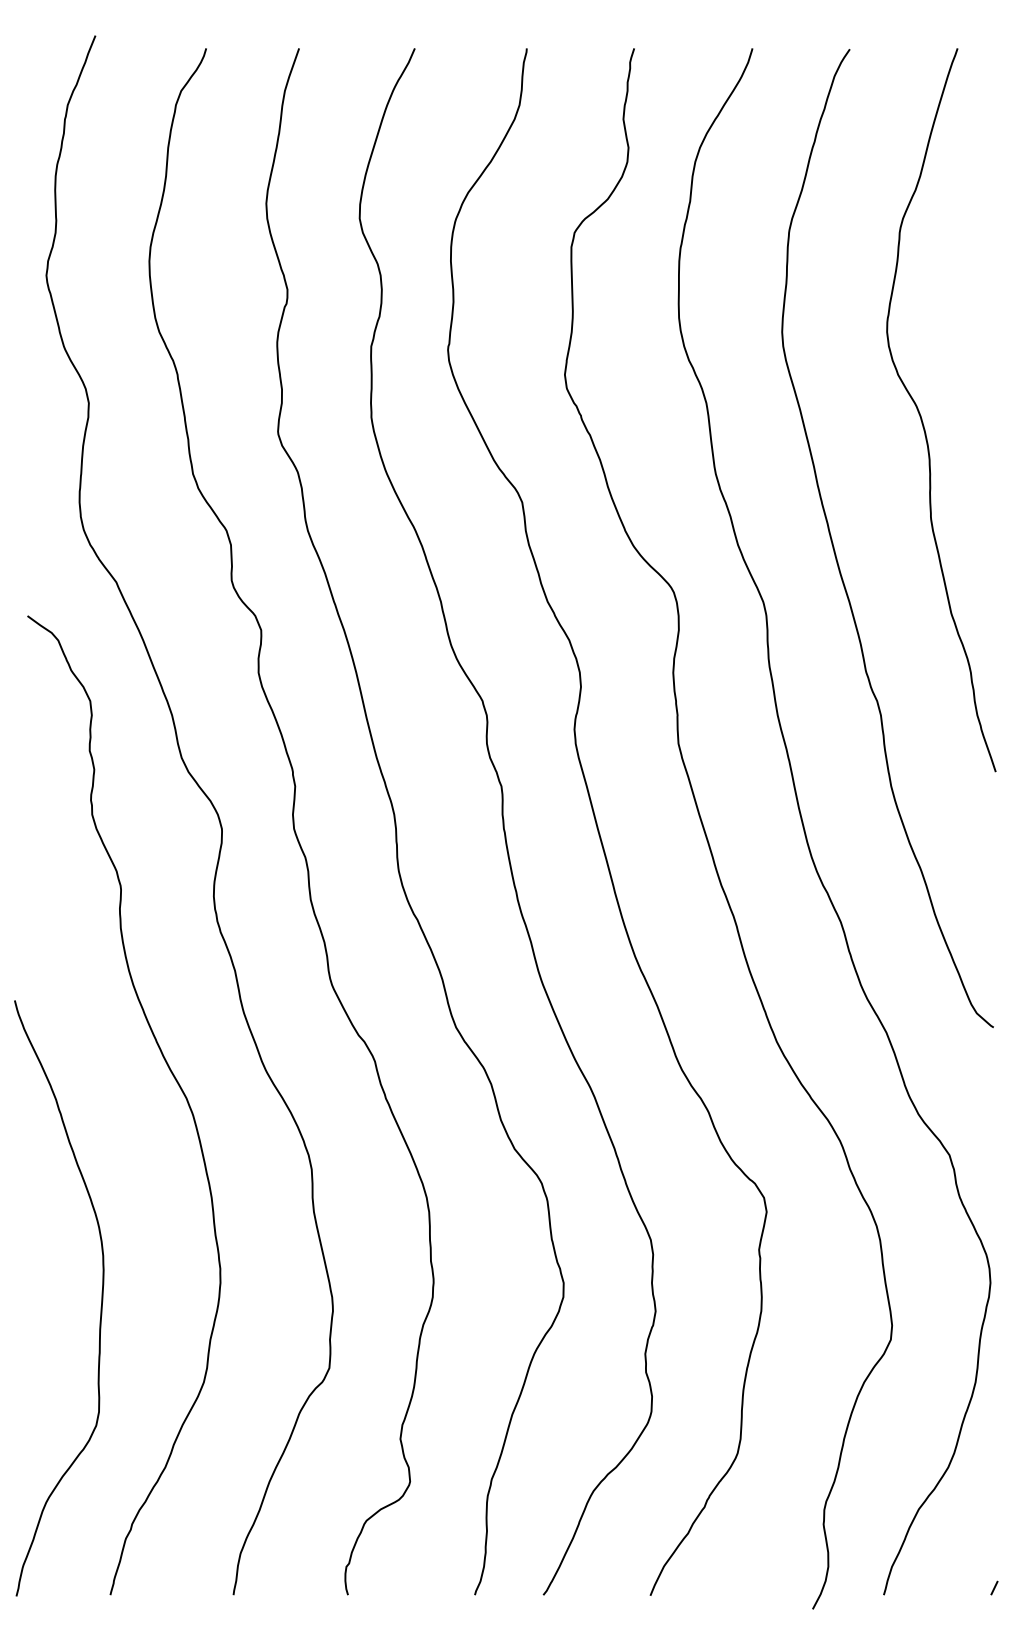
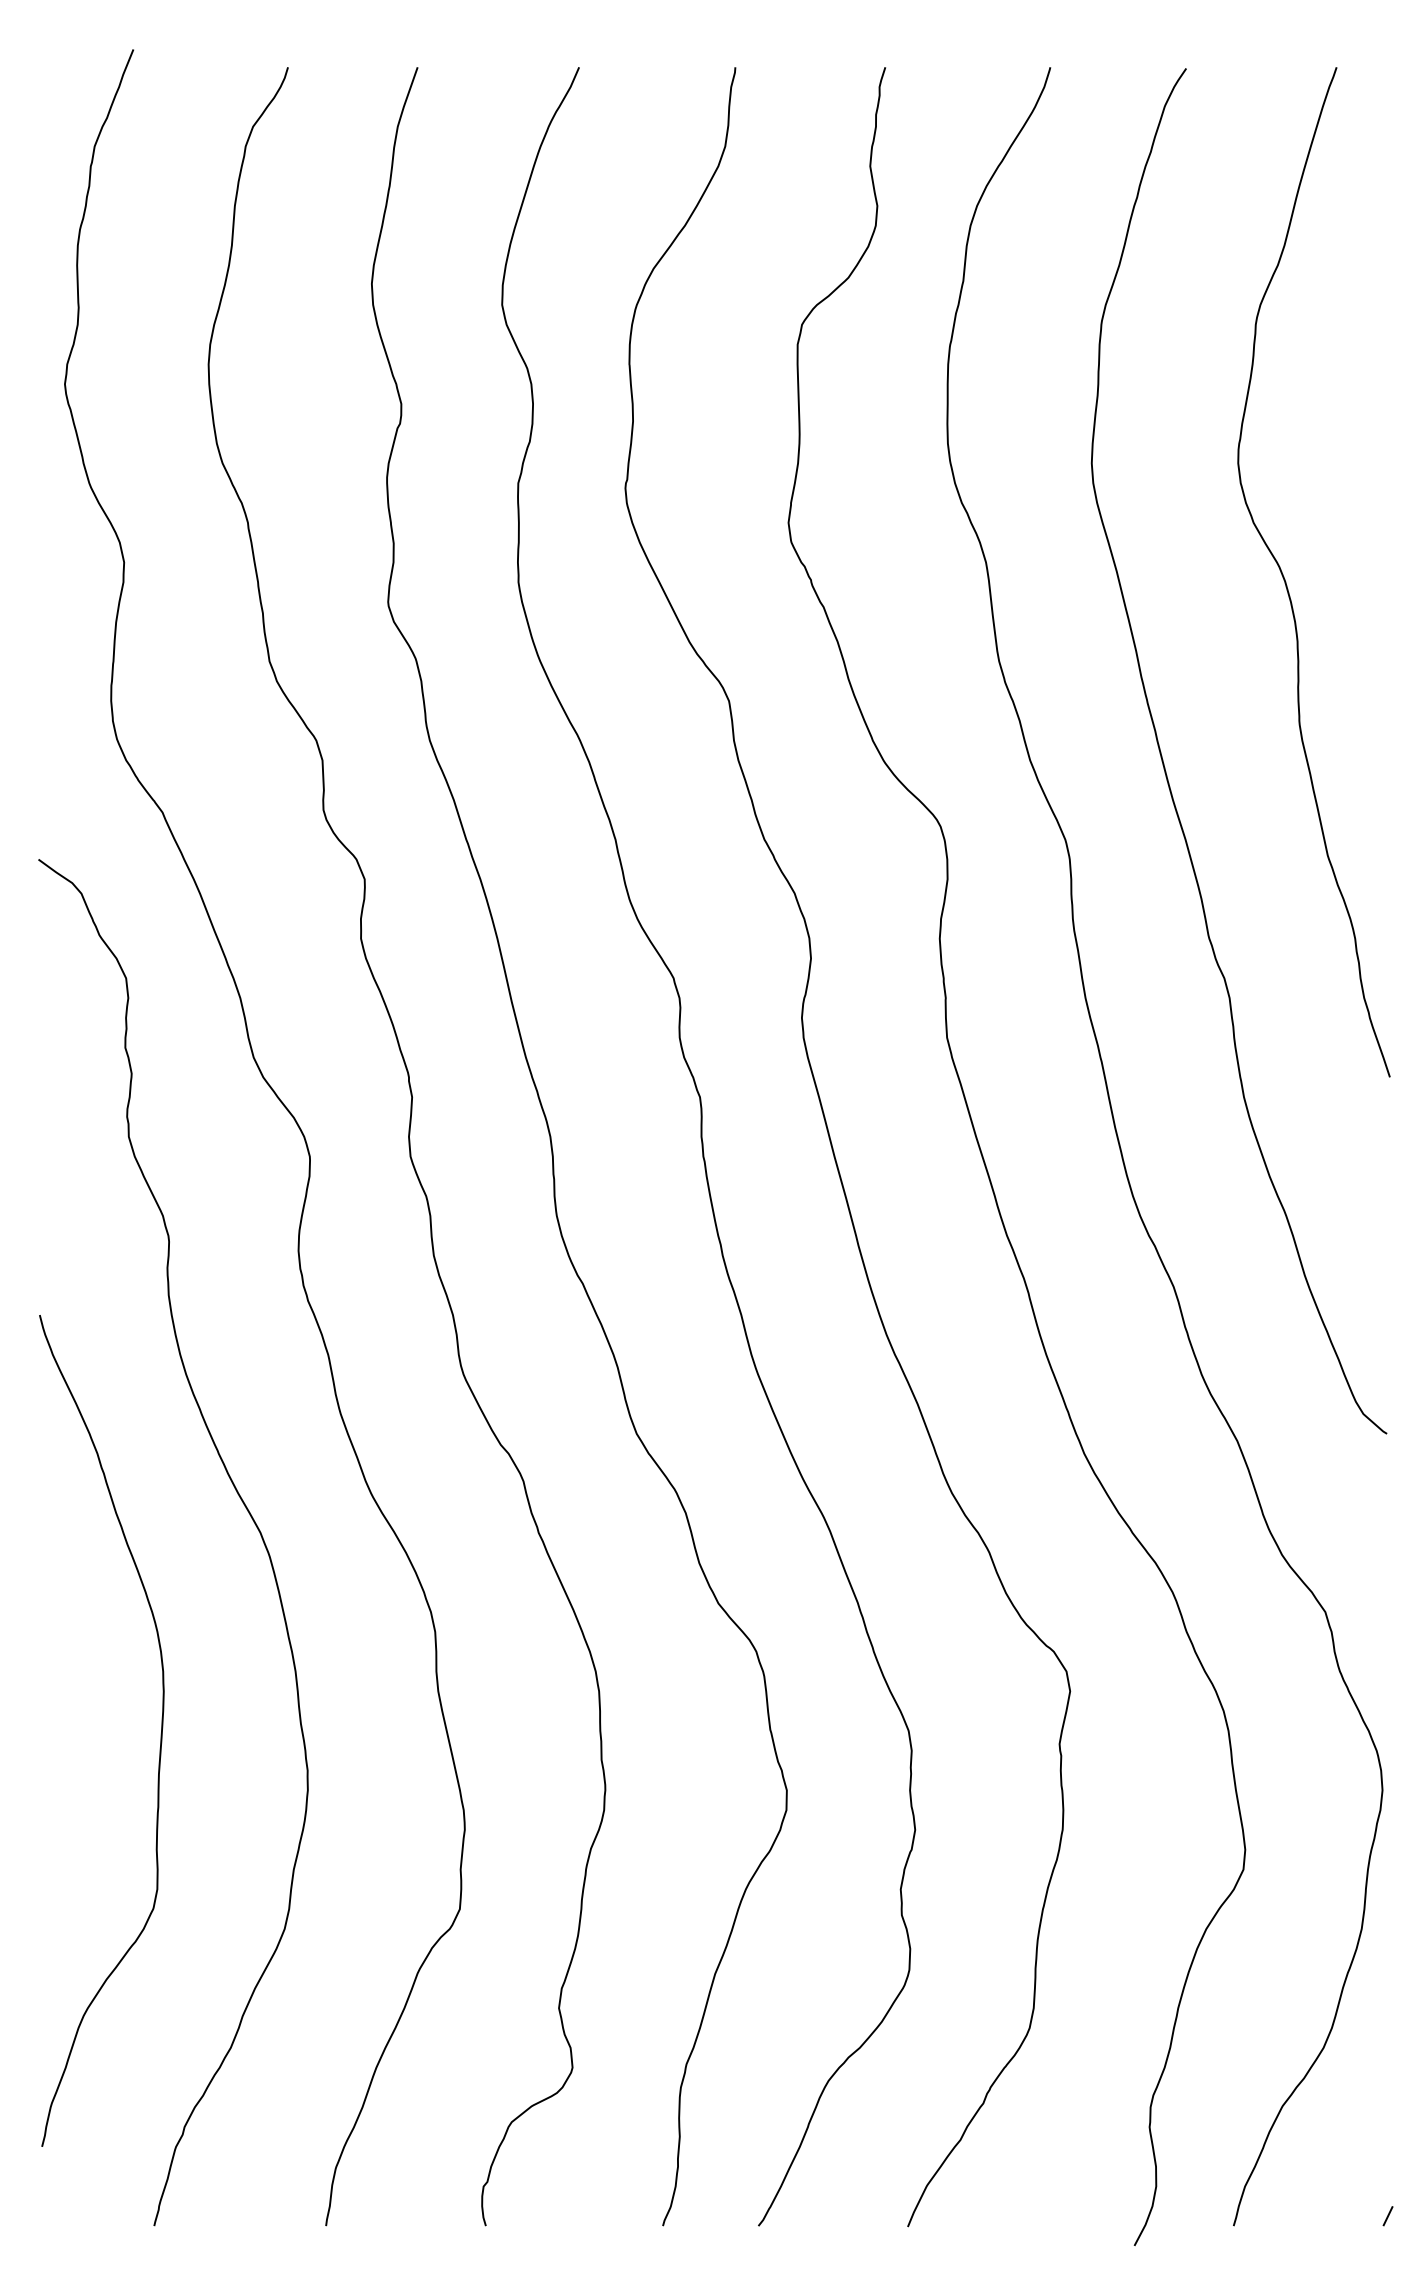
curve: (101, 1300) -> (160, 1734), moved

